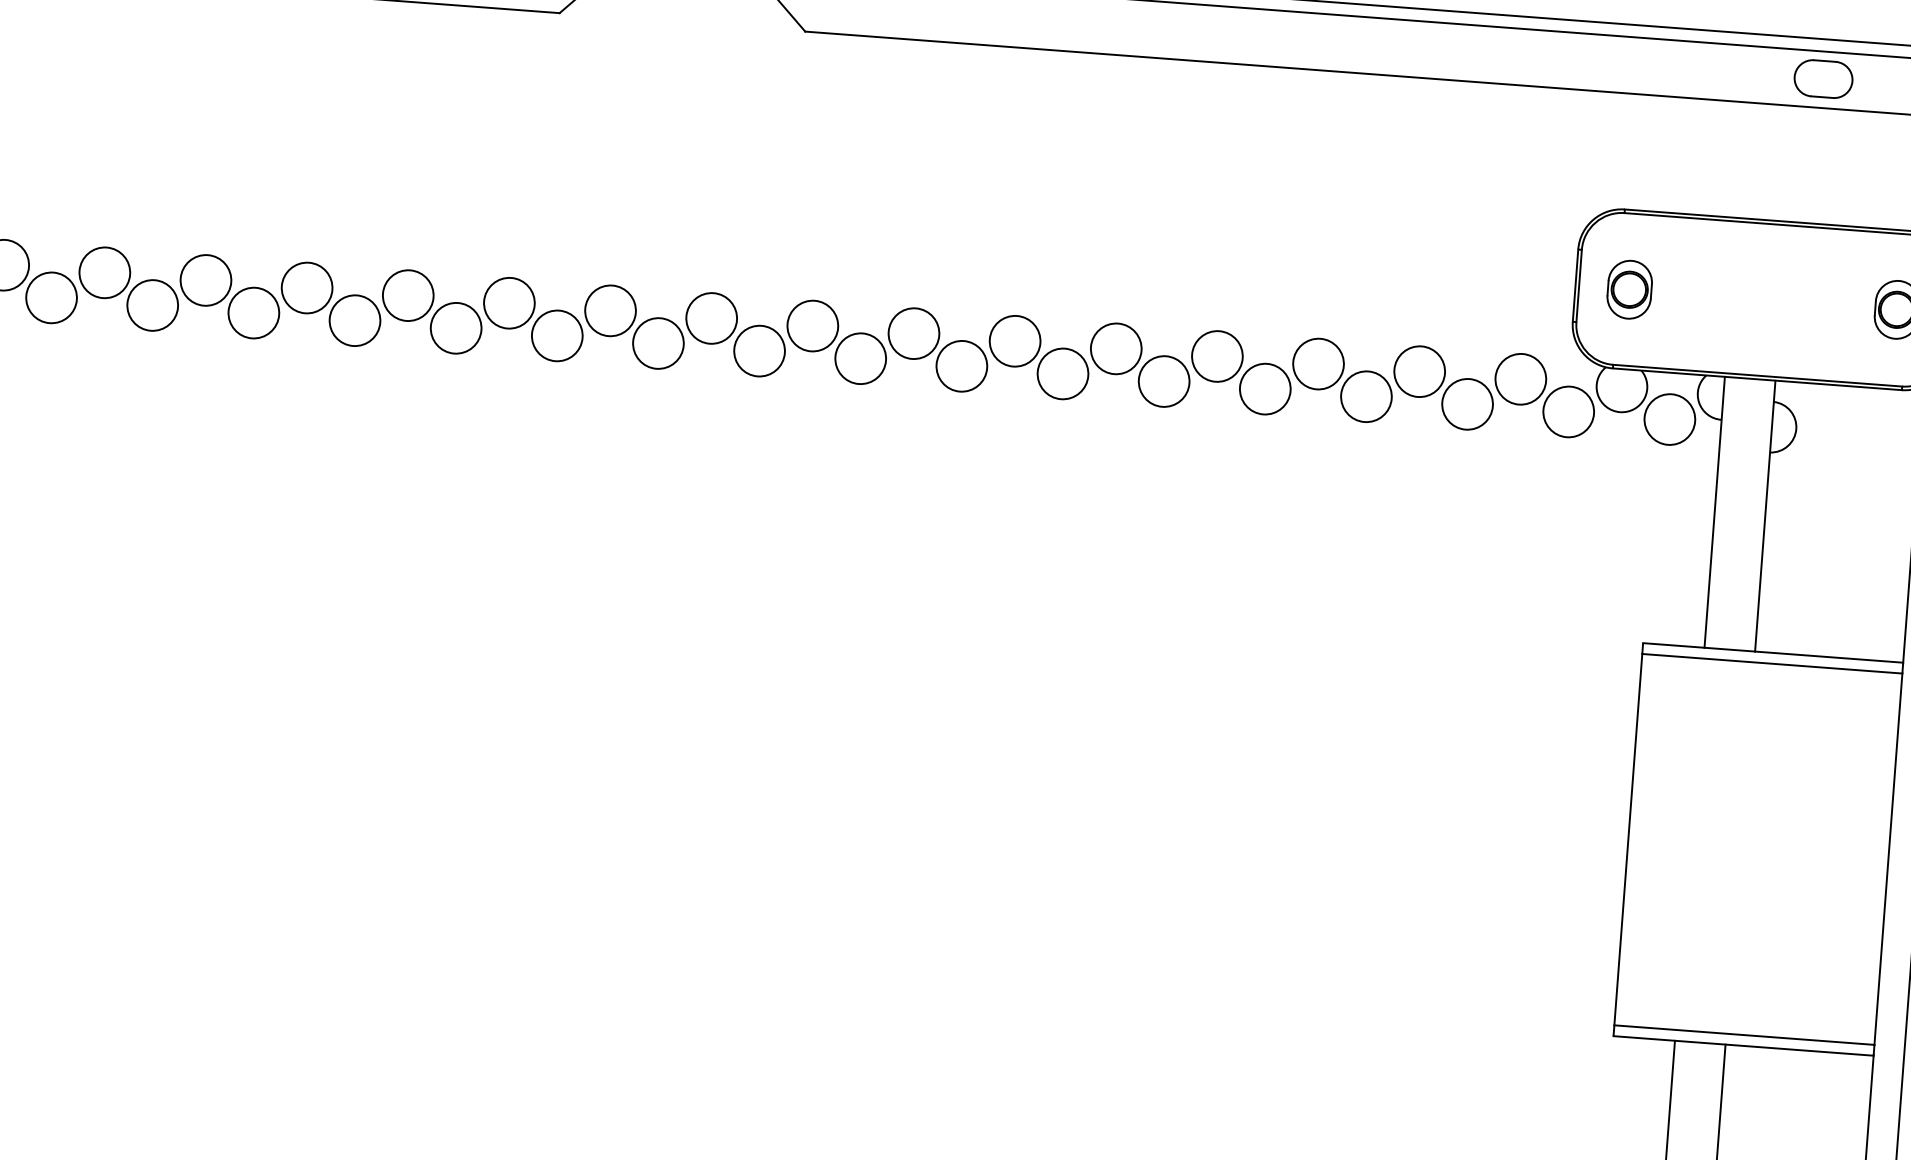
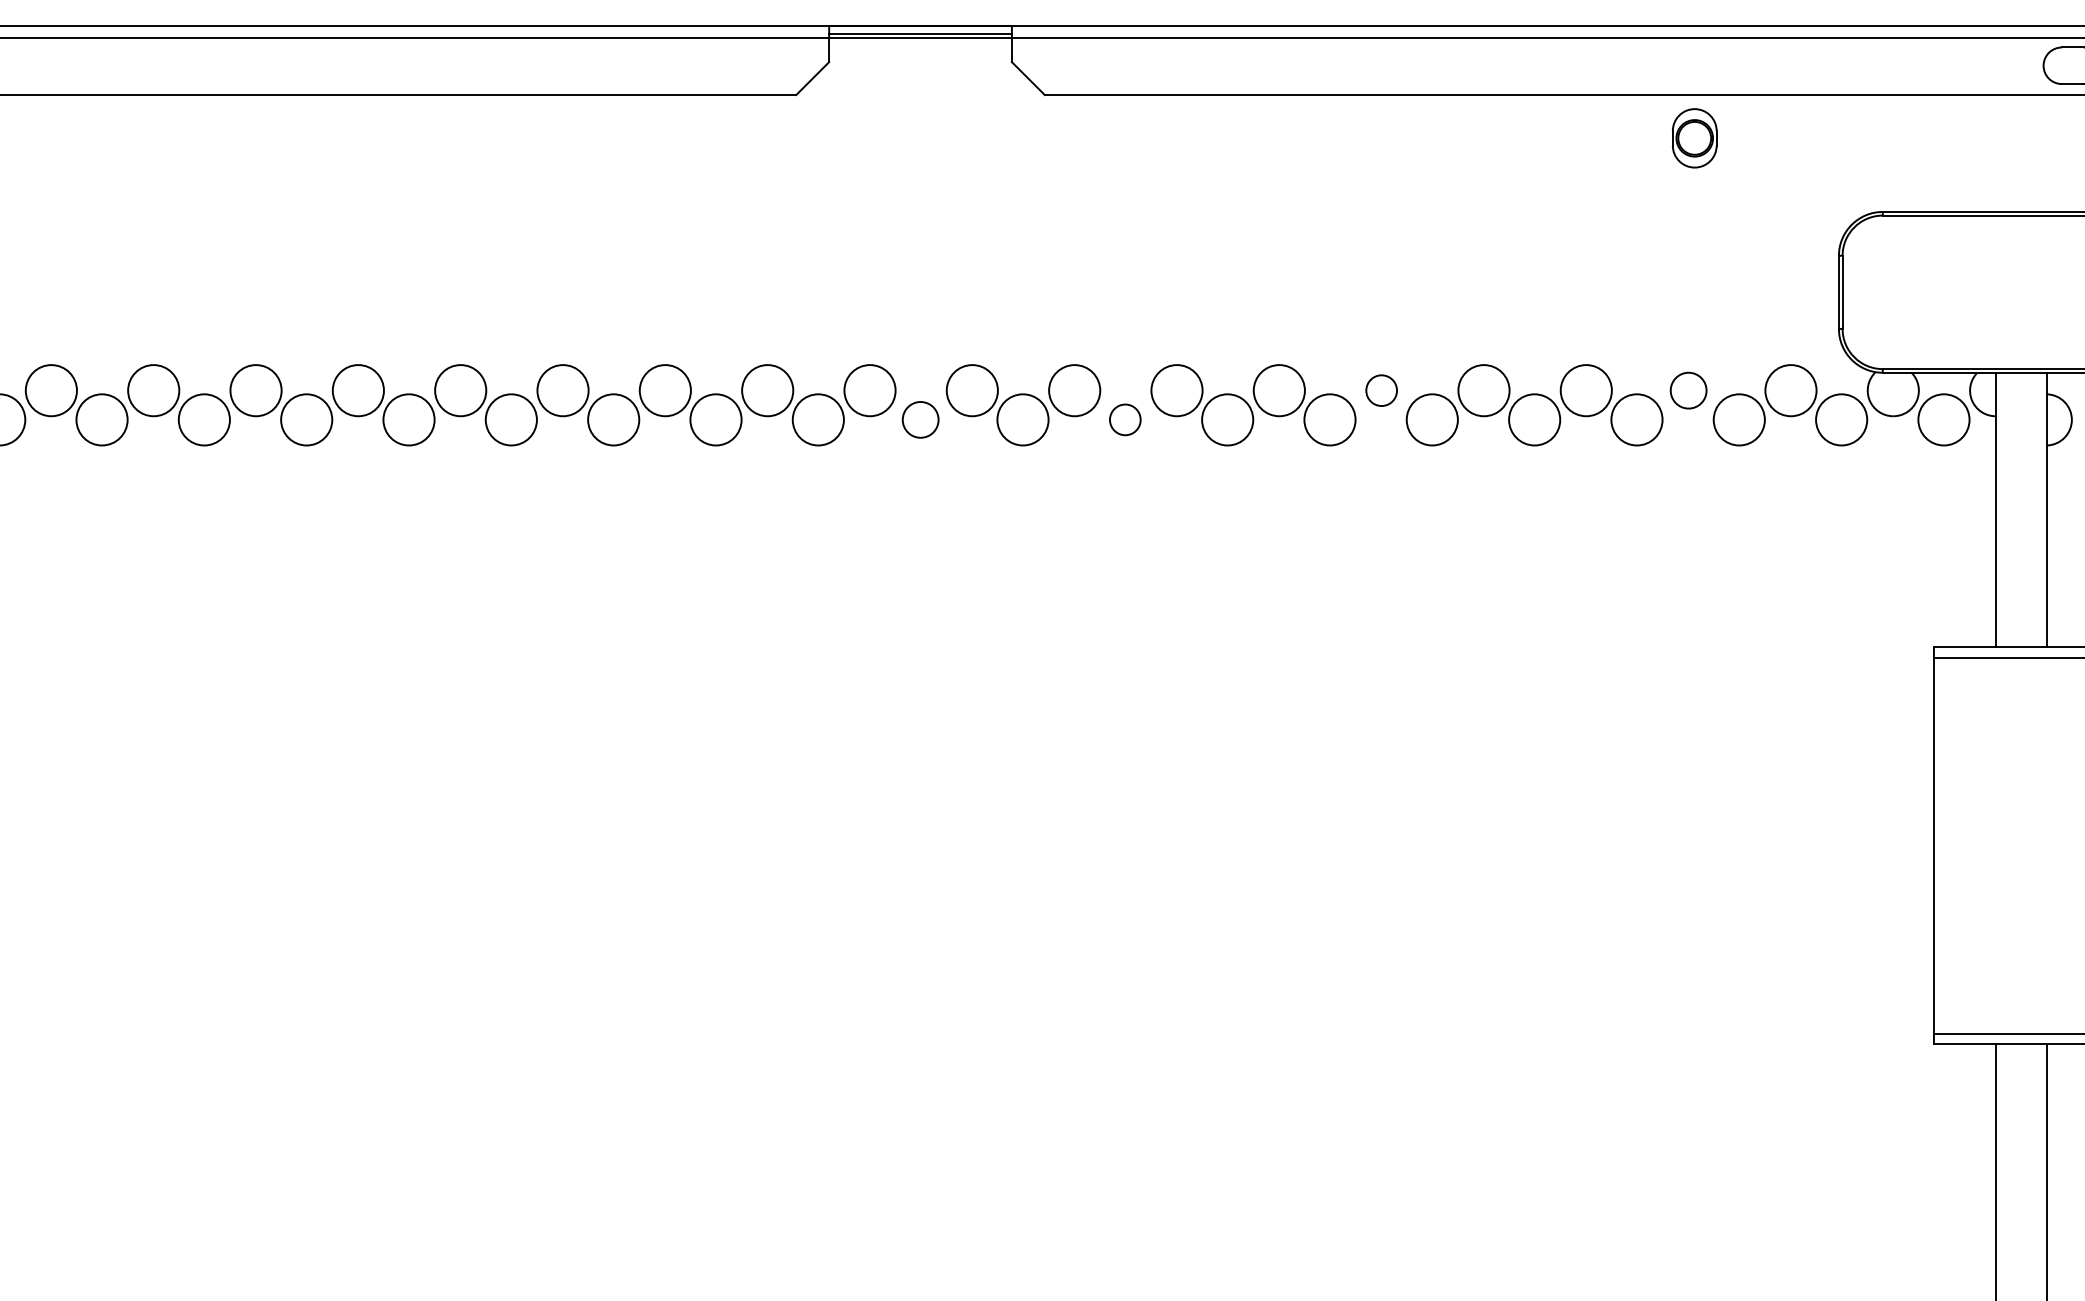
part: (1629, 289) -> (1694, 138), moved
circle: (658, 343) -> (920, 419), size x0.7
circle: (1116, 348) -> (1381, 390), size x0.6
circle: (859, 358) -> (1124, 419), size x0.6
circle: (1419, 371) -> (1688, 390), size x0.7

